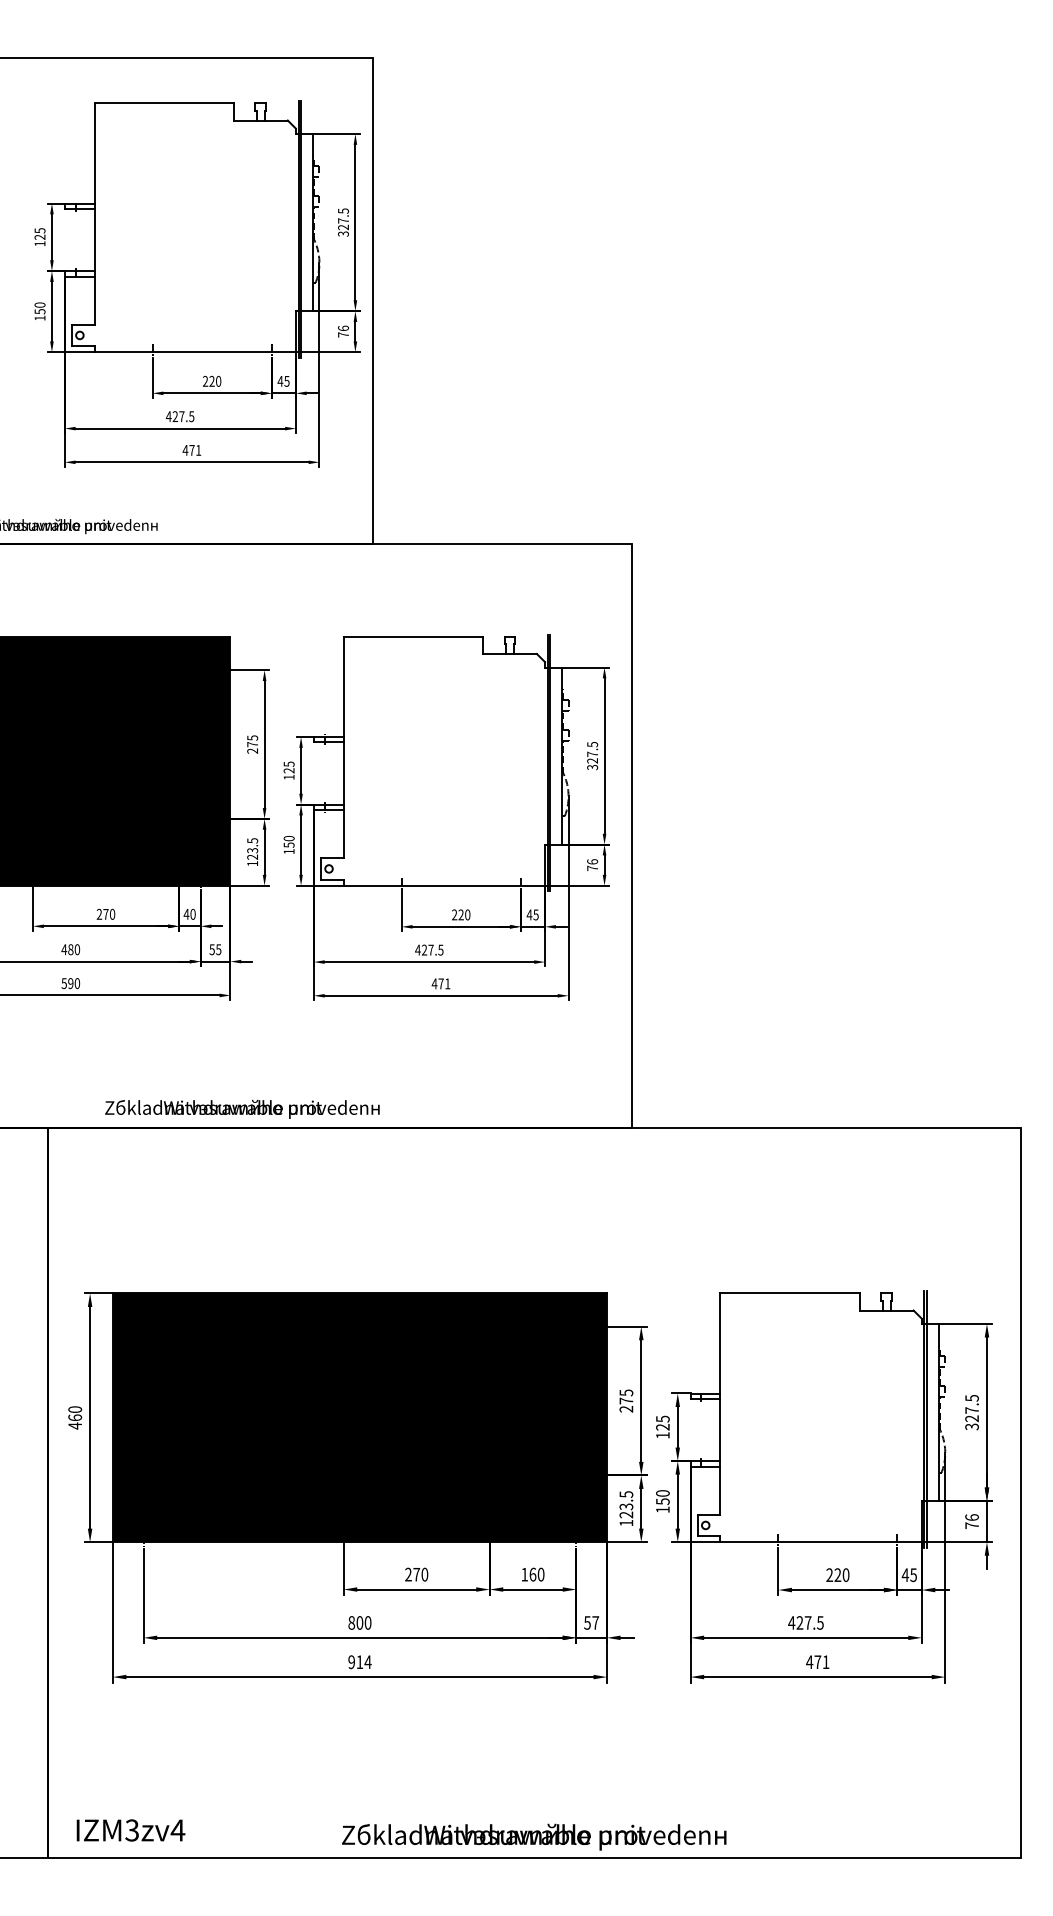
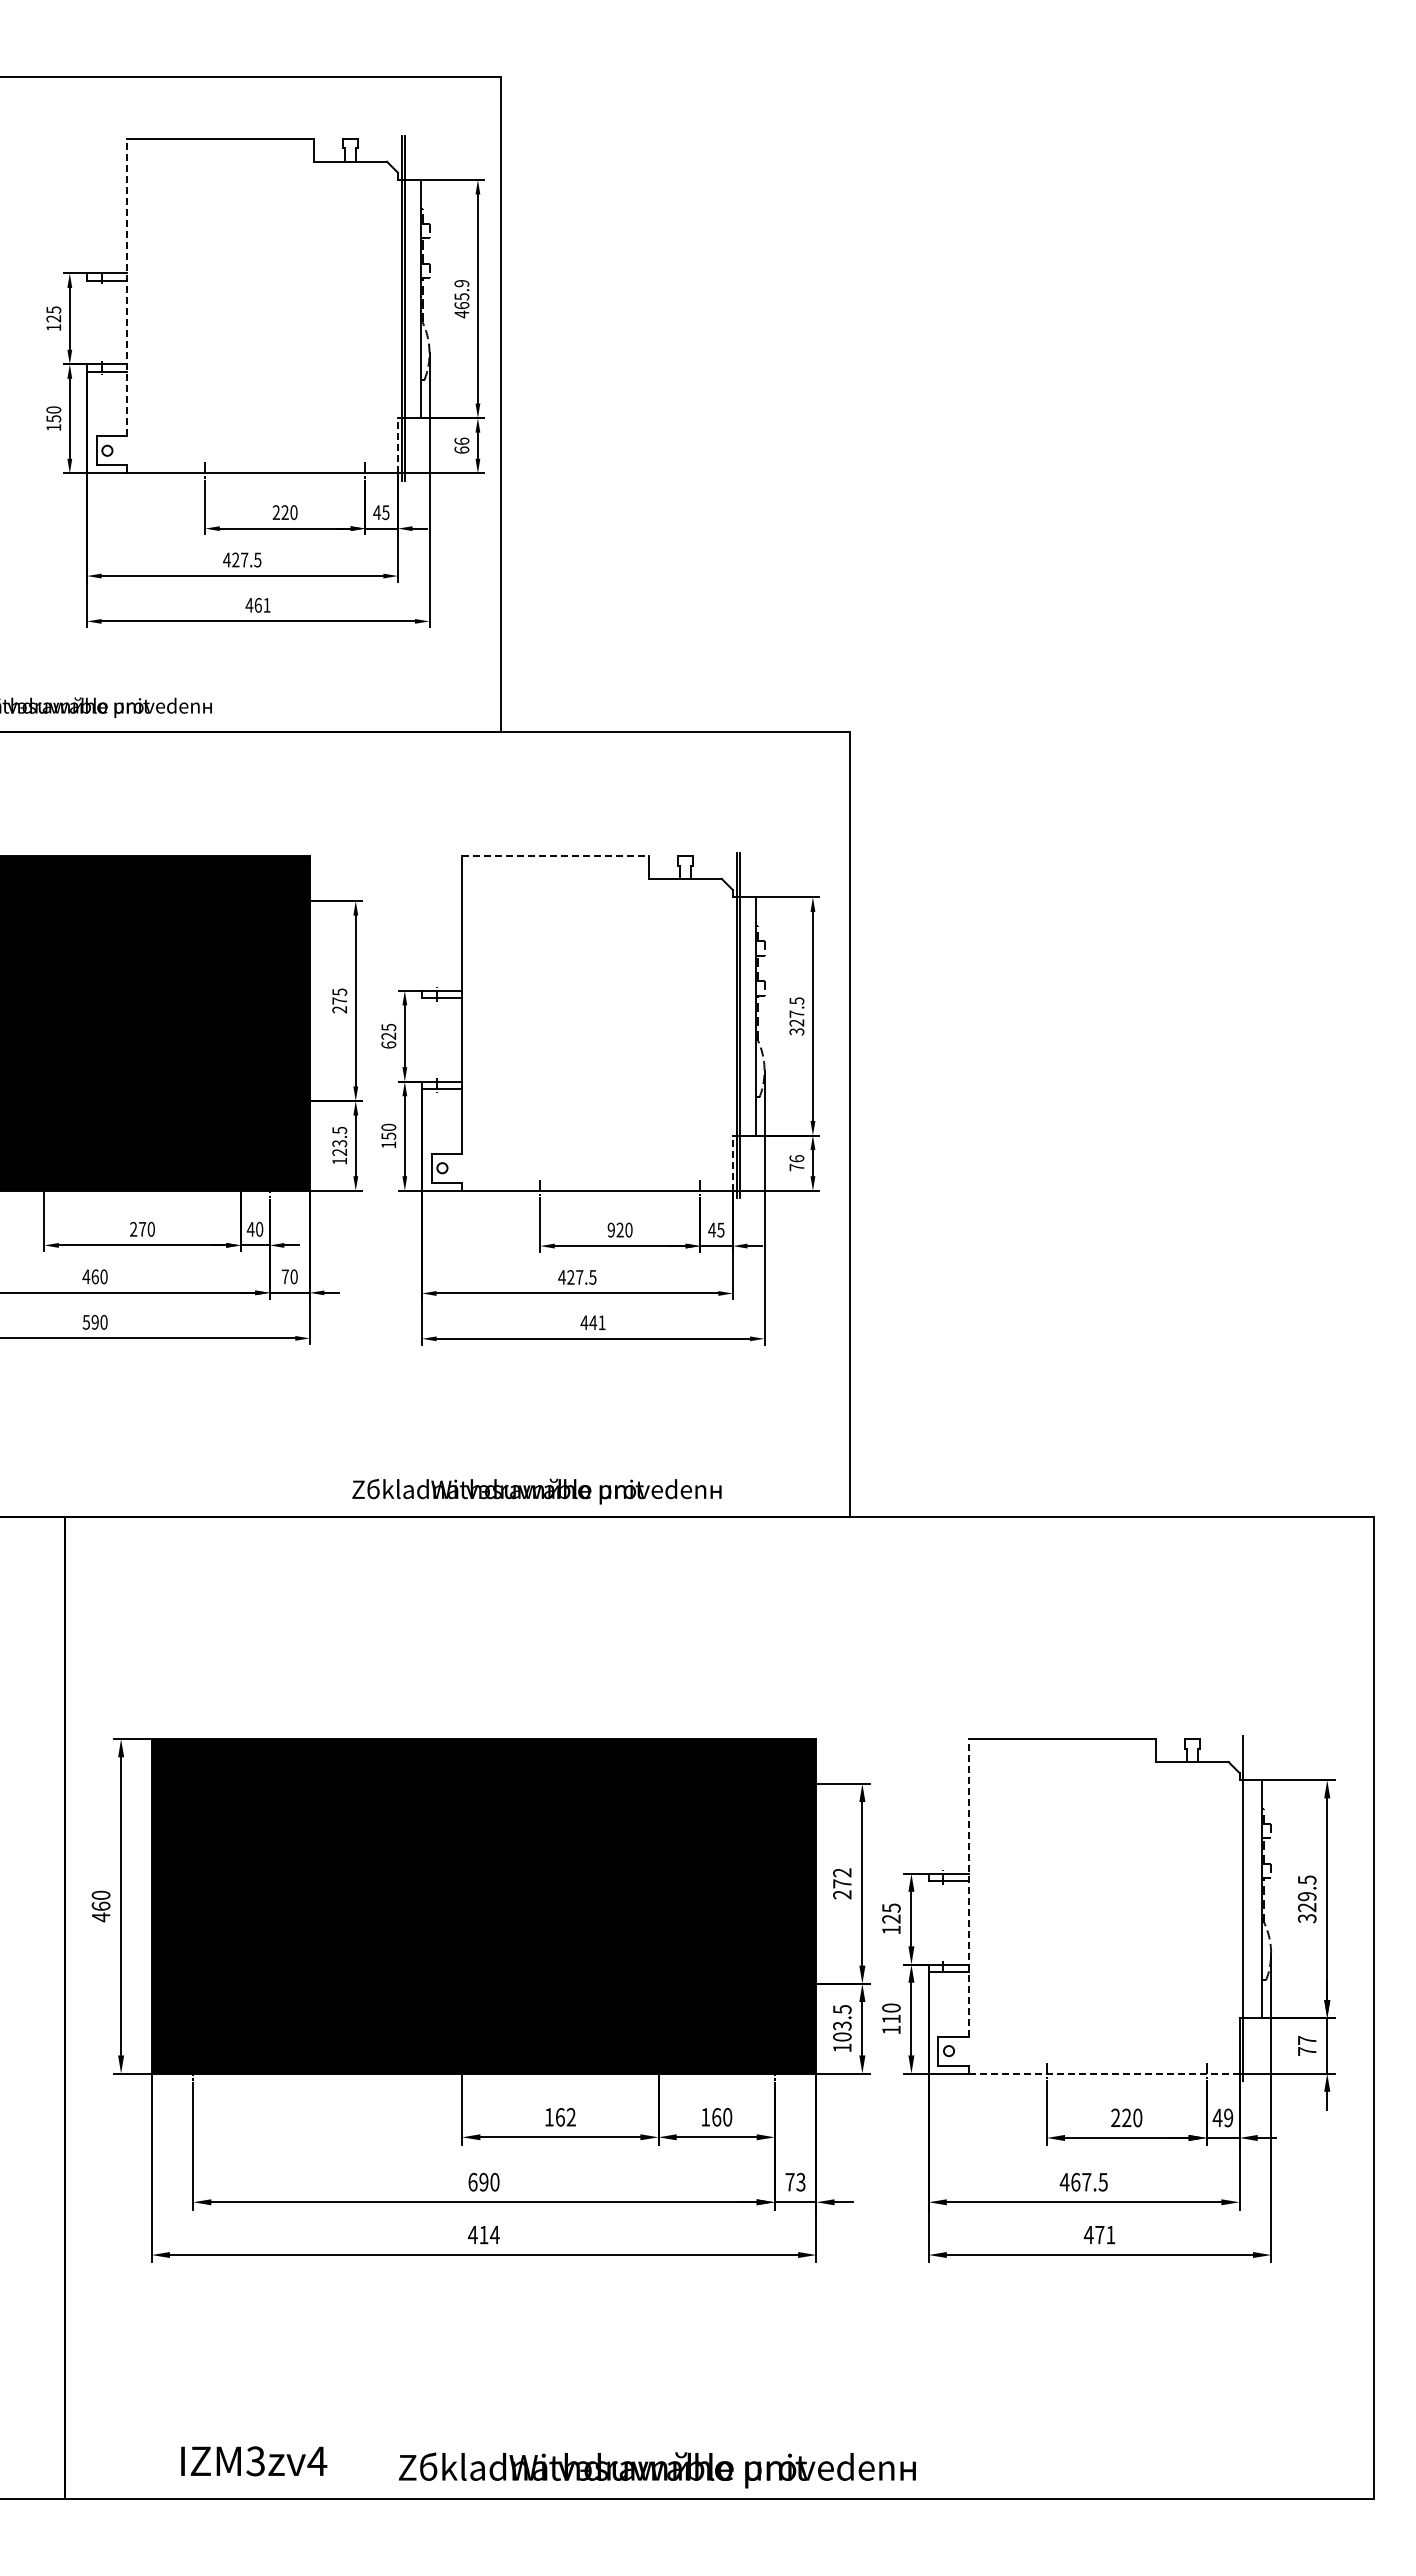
line: (94, 214) -> (127, 287), solid -> dashed
text: (343, 222) -> (461, 299), 327.5 -> 465.9
line: (295, 331) -> (397, 445), solid -> dashed
text: (343, 334) -> (461, 449), 76 -> 66
text: (191, 450) -> (257, 605), 471 -> 461
line: (413, 637) -> (555, 856), solid -> dashed
text: (288, 776) -> (388, 1044), 125 -> 625
line: (544, 865) -> (732, 1163), solid -> dashed
text: (453, 915) -> (610, 1230), 220 -> 920
text: (70, 949) -> (94, 1276), 480 -> 460
text: (215, 949) -> (289, 1276), 55 -> 70
text: (441, 983) -> (593, 1322), 471 -> 441
text: (242, 1109) -> (536, 1491), moved
text: (626, 1392) -> (842, 1872), 275 -> 272
line: (720, 1403) -> (968, 1887), solid -> dashed
text: (971, 1410) -> (1306, 1896), 327.5 -> 329.5
line: (926, 1419) -> (1246, 1908), removed
text: (662, 1501) -> (891, 2018), 150 -> 110
text: (626, 1514) -> (842, 2036), 123.5 -> 103.5
text: (971, 1516) -> (1306, 2039), 76 -> 77
line: (821, 1542) -> (1104, 2073), solid -> dashed
text: (416, 1574) -> (559, 2117), 270 -> 162
text: (913, 1574) -> (1228, 2117), 45 -> 49
text: (355, 1622) -> (478, 2181), 800 -> 690
text: (591, 1622) -> (795, 2181), 57 -> 73
text: (799, 1622) -> (1075, 2181), 427.5 -> 467.5
text: (351, 1661) -> (472, 2234), 914 -> 414
text: (131, 1830) -> (254, 2461), moved
text: (534, 1837) -> (657, 2470), moved

